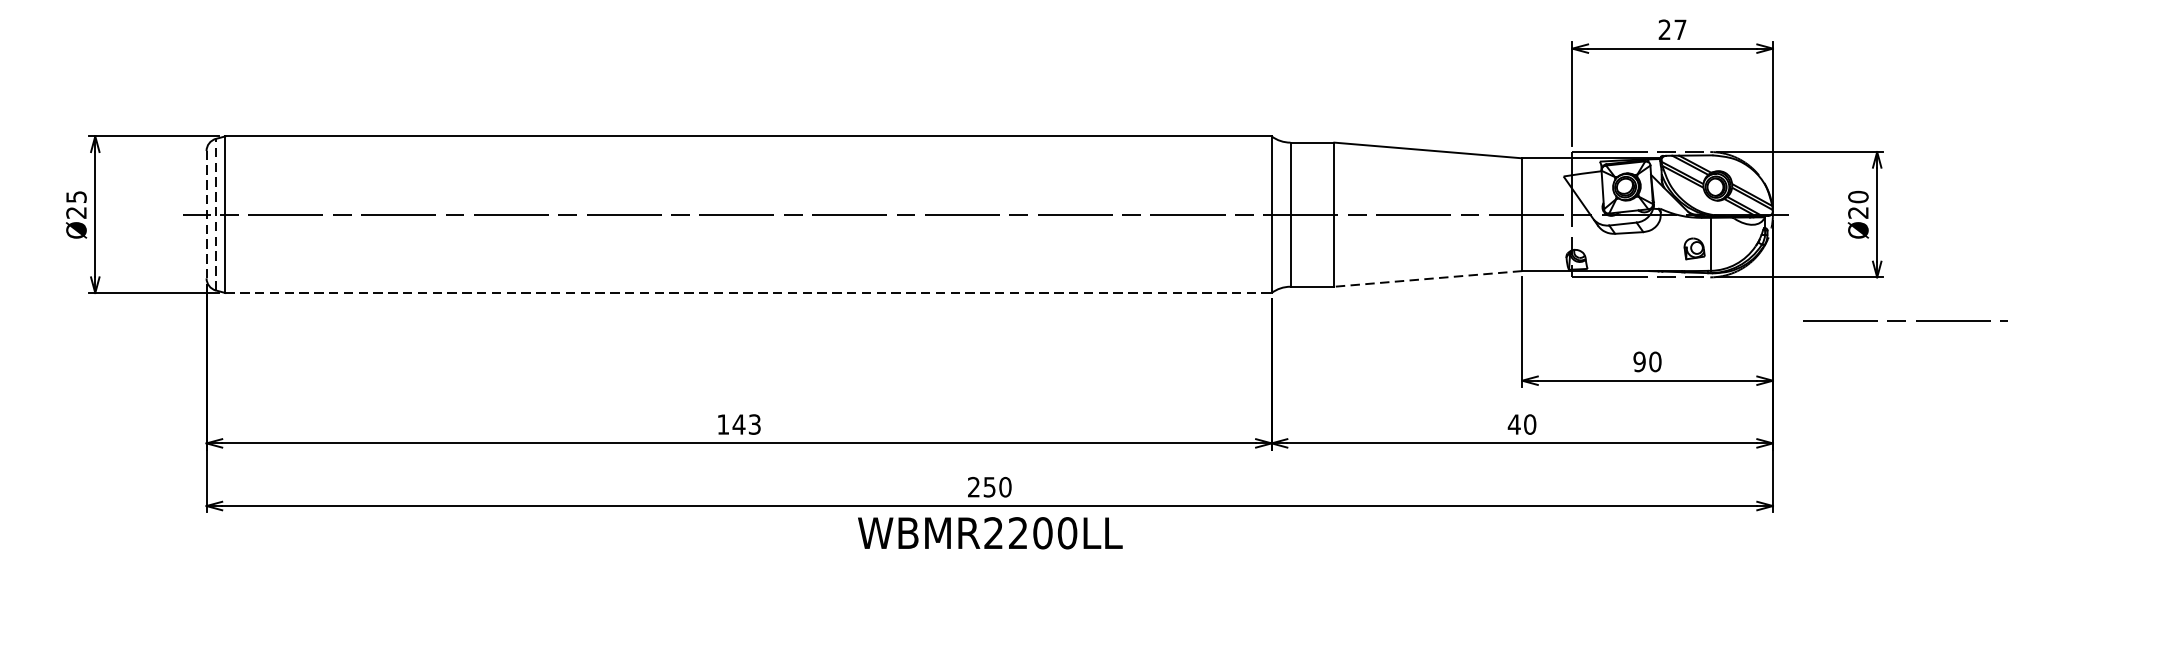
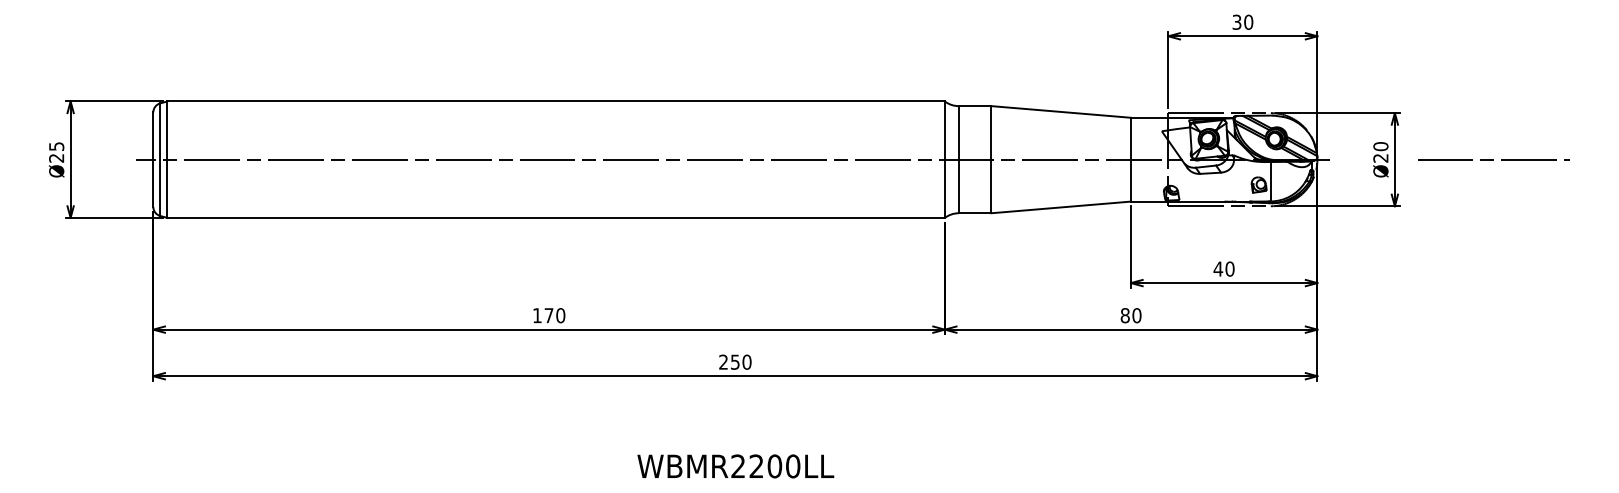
text: (1672, 28) -> (1242, 21), 27 -> 30
line: (206, 214) -> (153, 159), dashed -> solid
line: (216, 214) -> (160, 159), dashed -> solid
line: (1427, 279) -> (1060, 207), dashed -> solid
line: (749, 292) -> (556, 217), dashed -> solid
line: (1904, 320) -> (1493, 159), moved
text: (1639, 361) -> (1218, 268), 90 -> 40
text: (746, 424) -> (554, 315), 143 -> 170
text: (1514, 424) -> (1125, 315), 40 -> 80
text: (989, 533) -> (735, 466), moved

